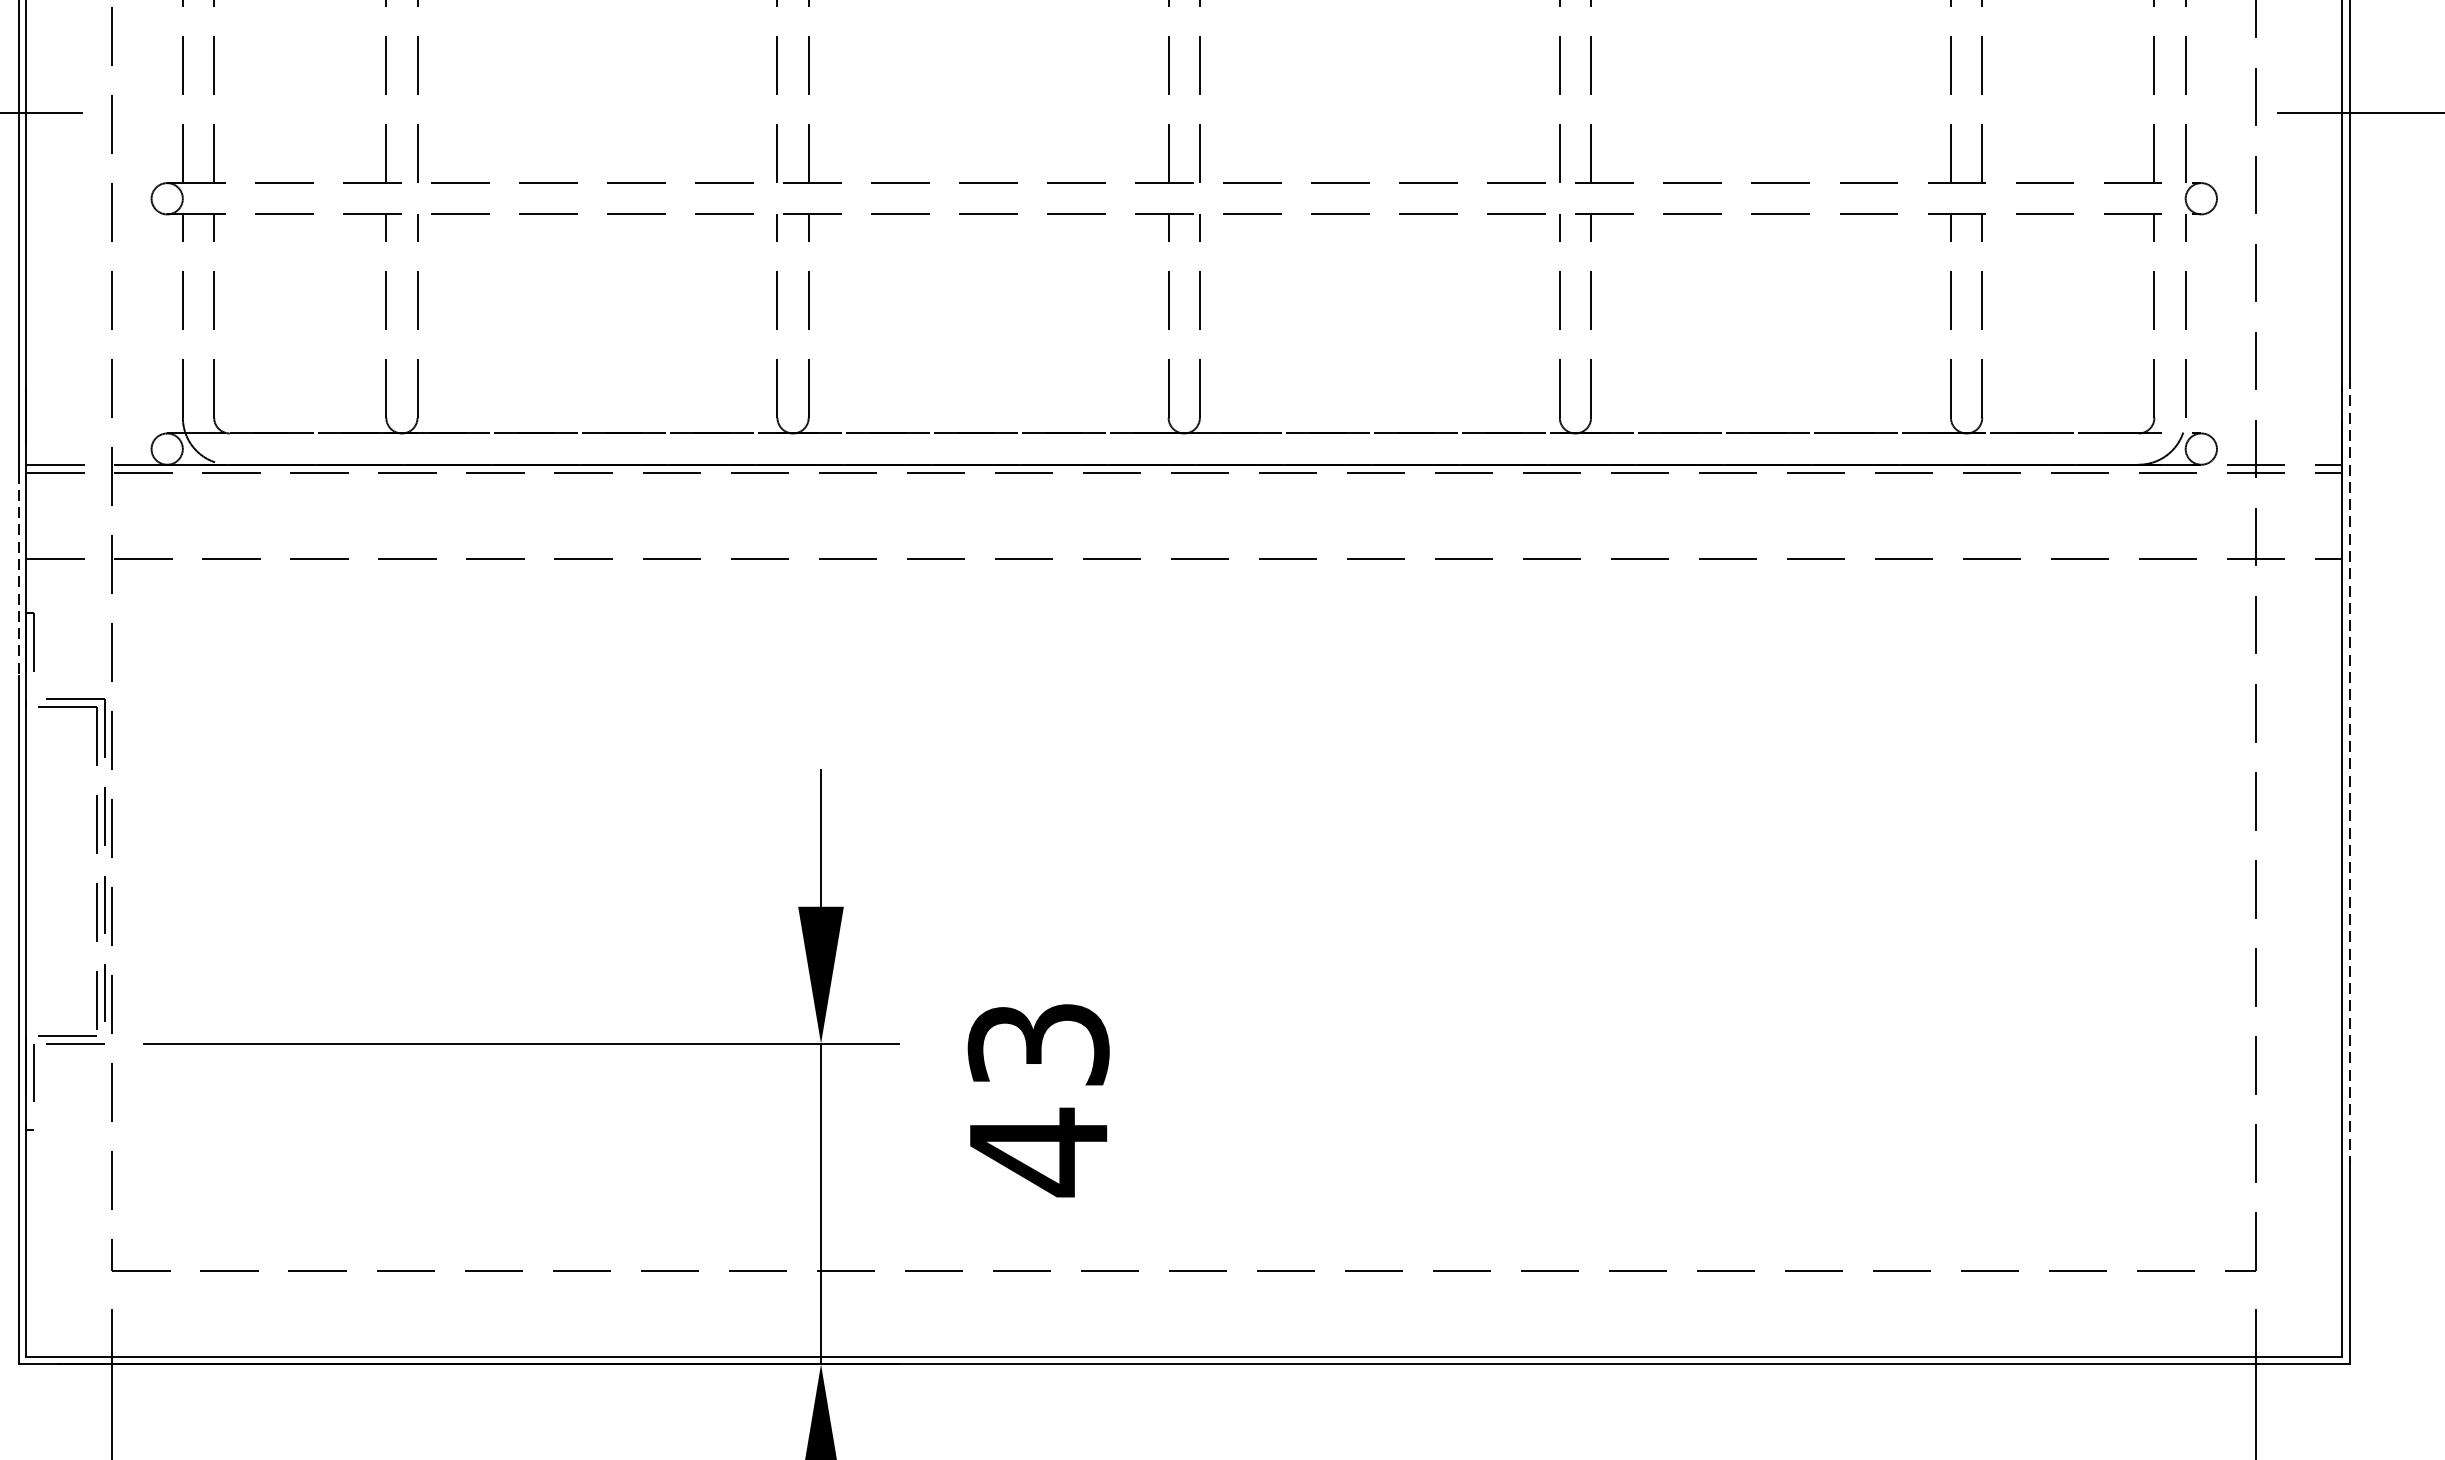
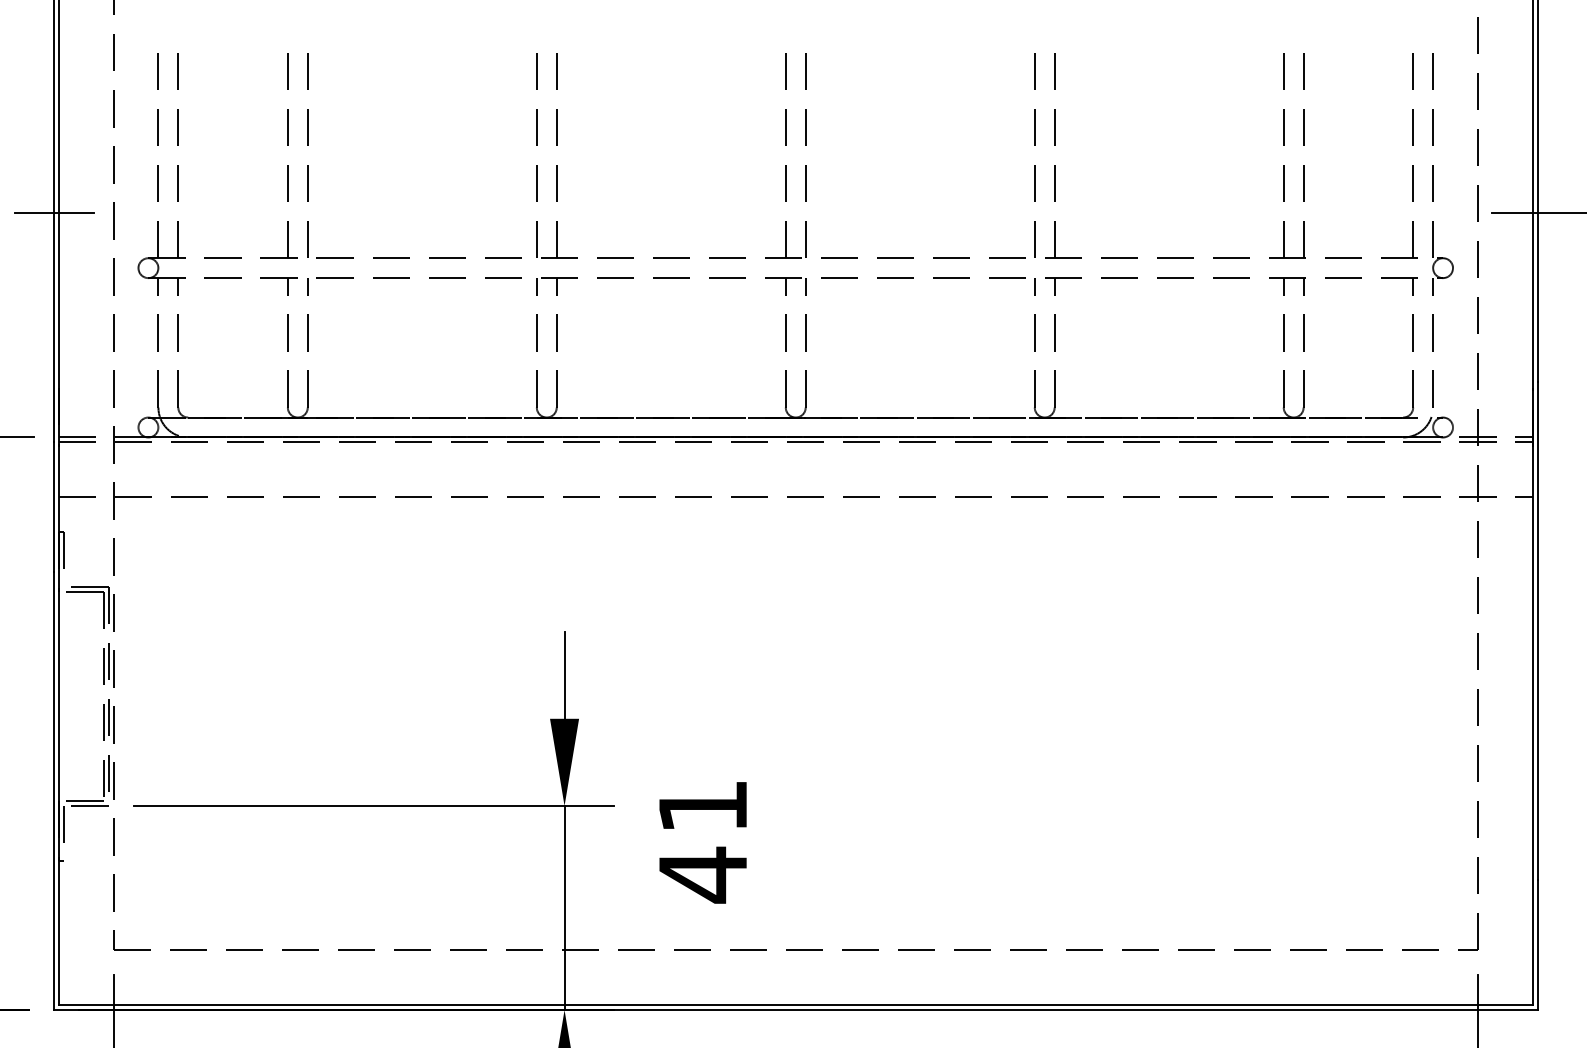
line: (18, 574) -> (53, 507), dashed -> solid
line: (2349, 769) -> (1537, 631), dashed -> solid
text: (1039, 1044) -> (703, 806), 43 -> 41

